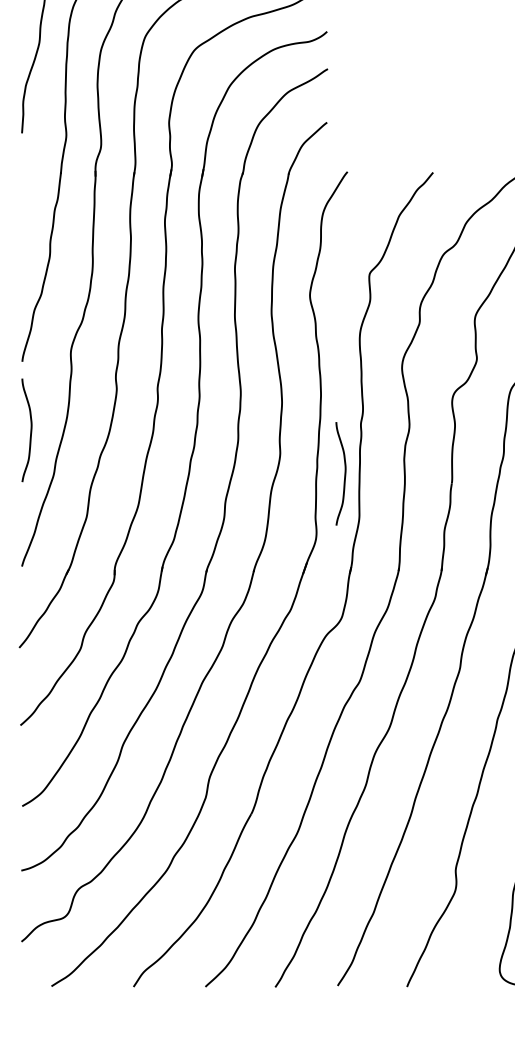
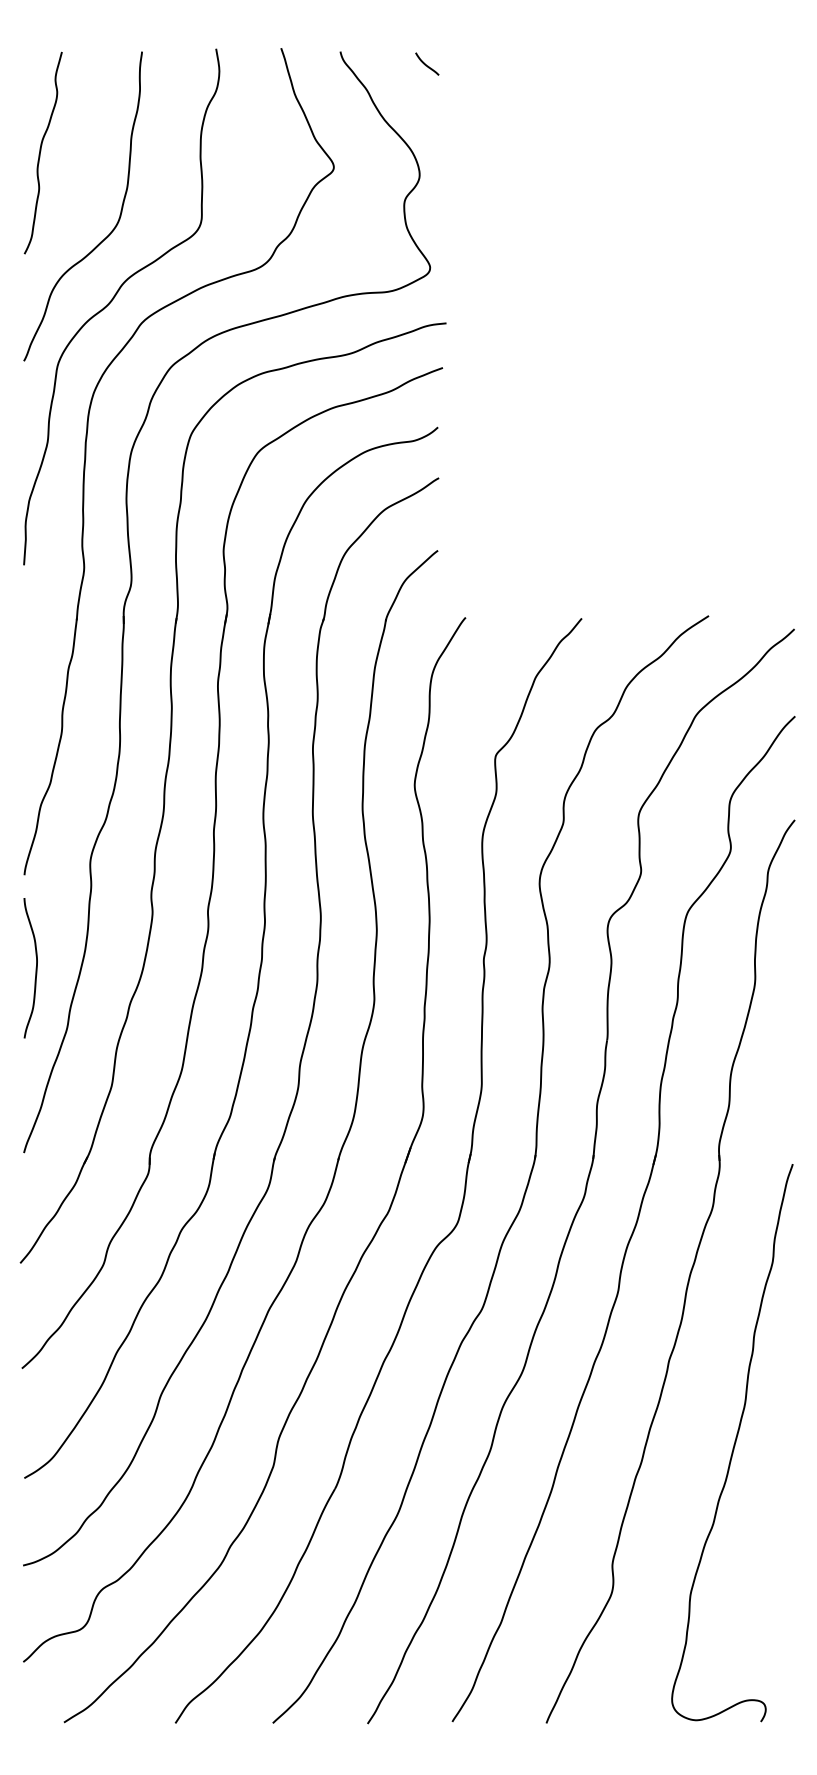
curve: (344, 474) -> (461, 1027), removed

